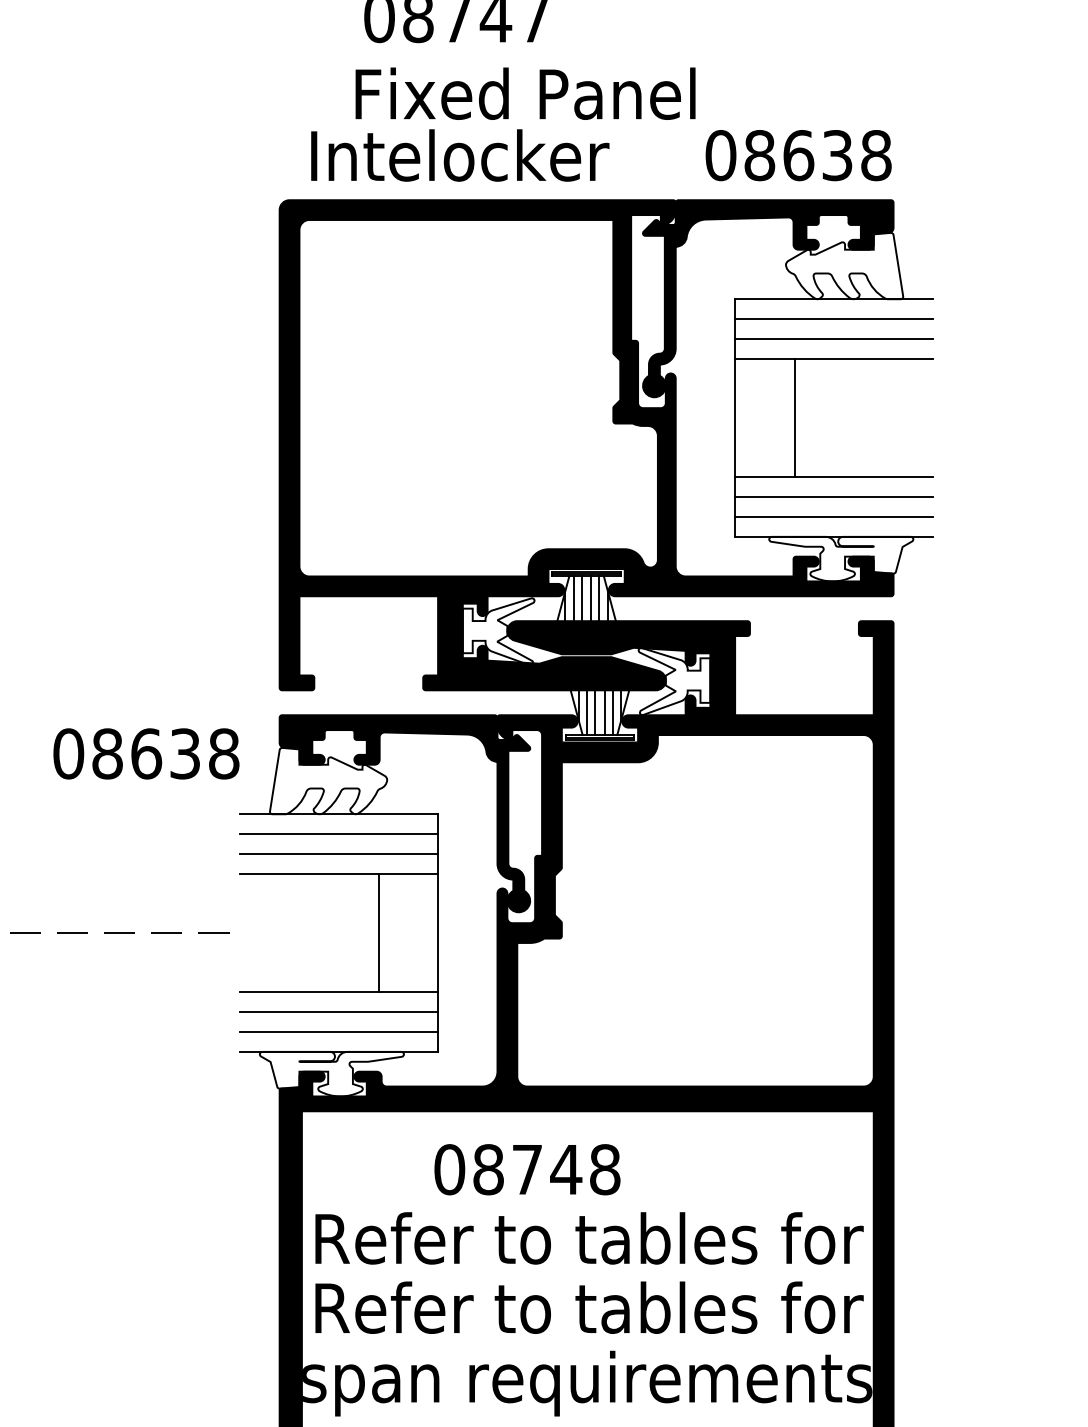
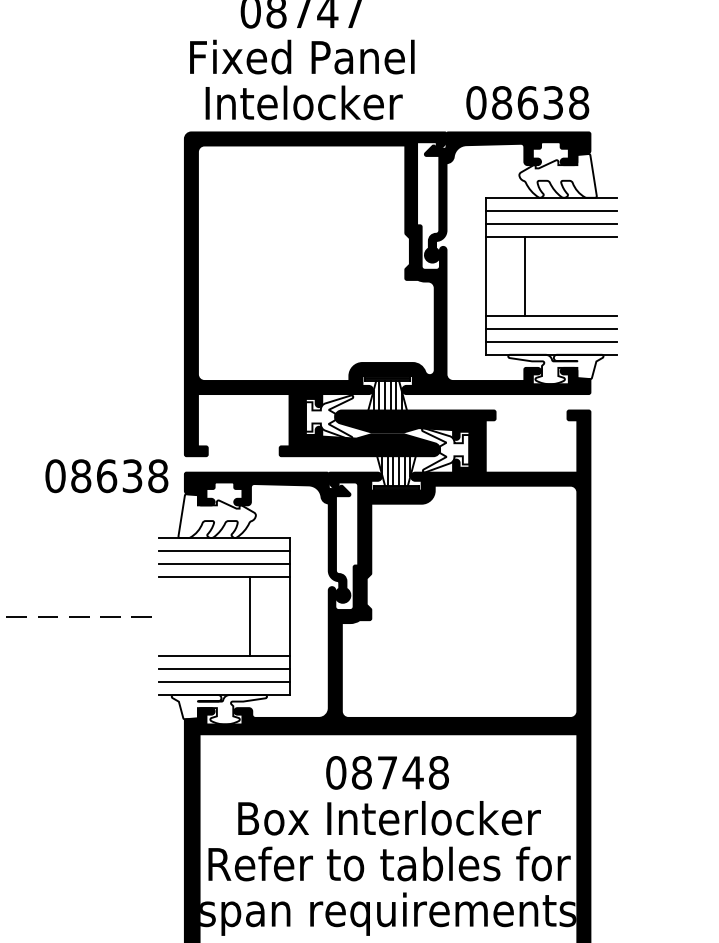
text: (525, 92) -> (302, 56), moved
text: (145, 754) -> (106, 476), moved
text: (527, 1169) -> (387, 772), moved
text: (589, 1238) -> (389, 818), Refer to tables for -> Box Interlocker

